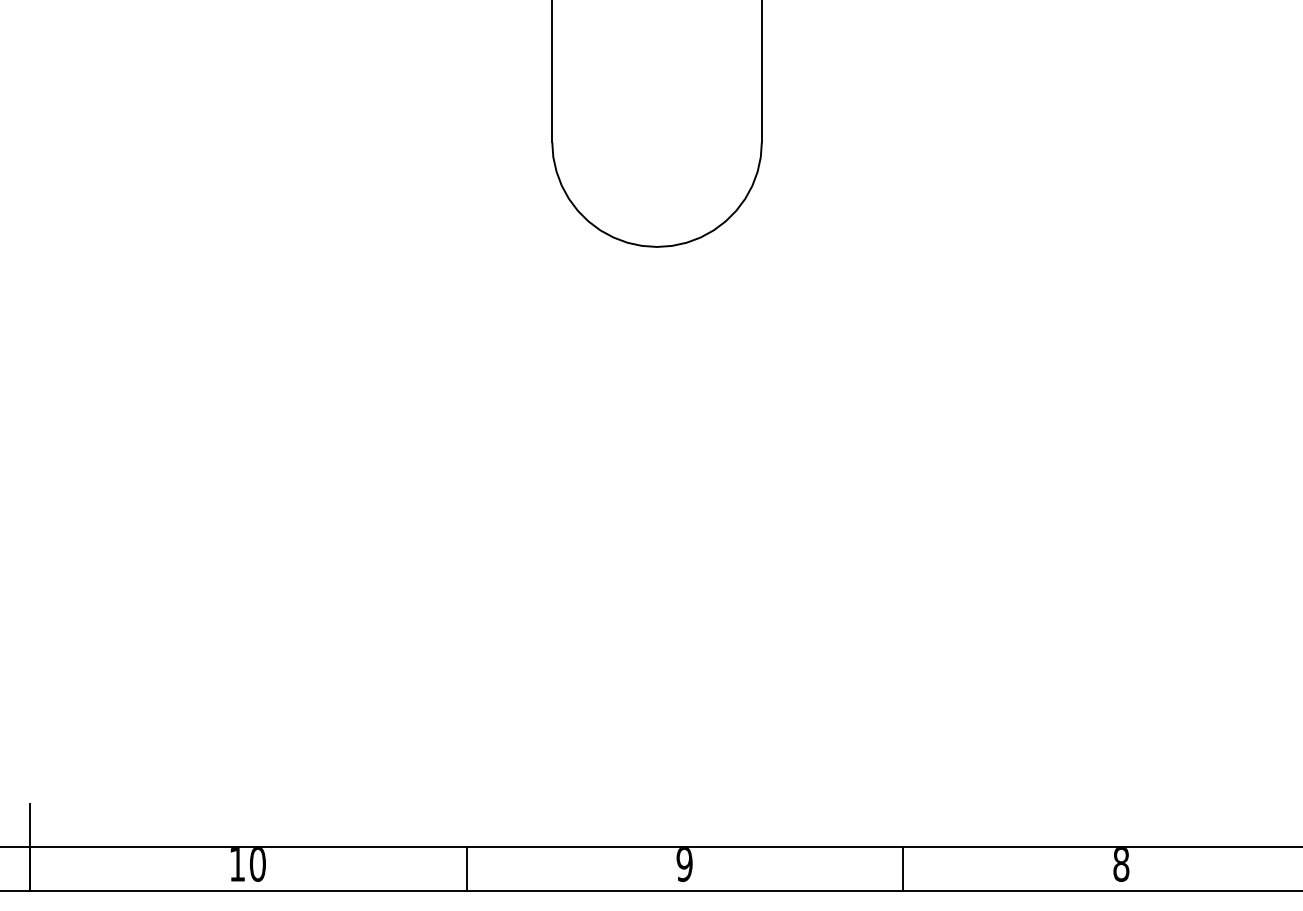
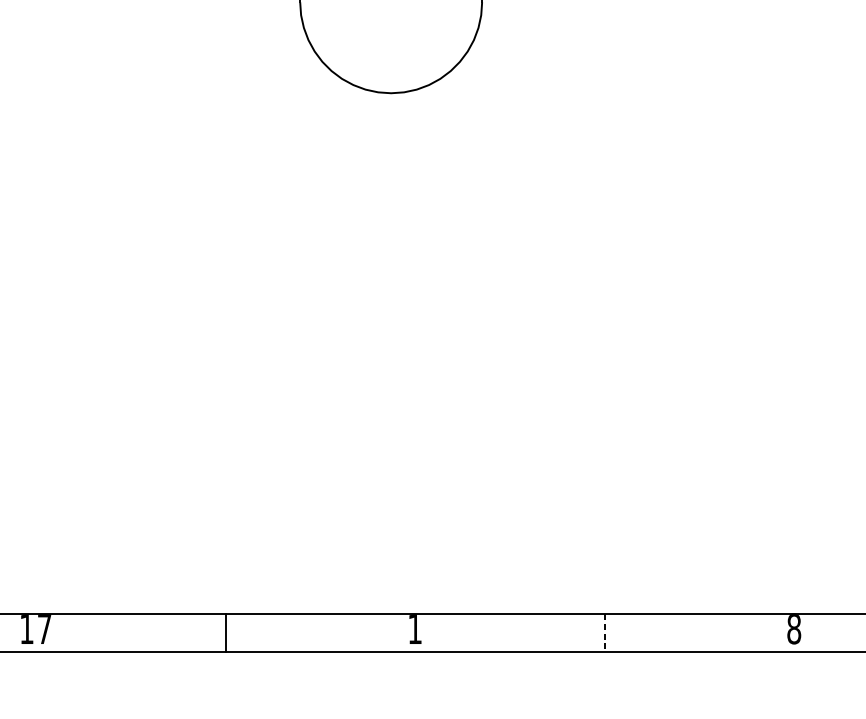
text: (257, 864) -> (44, 629), 10 -> 17
text: (684, 864) -> (414, 629), 9 -> 1
line: (903, 869) -> (605, 633), solid -> dashed

